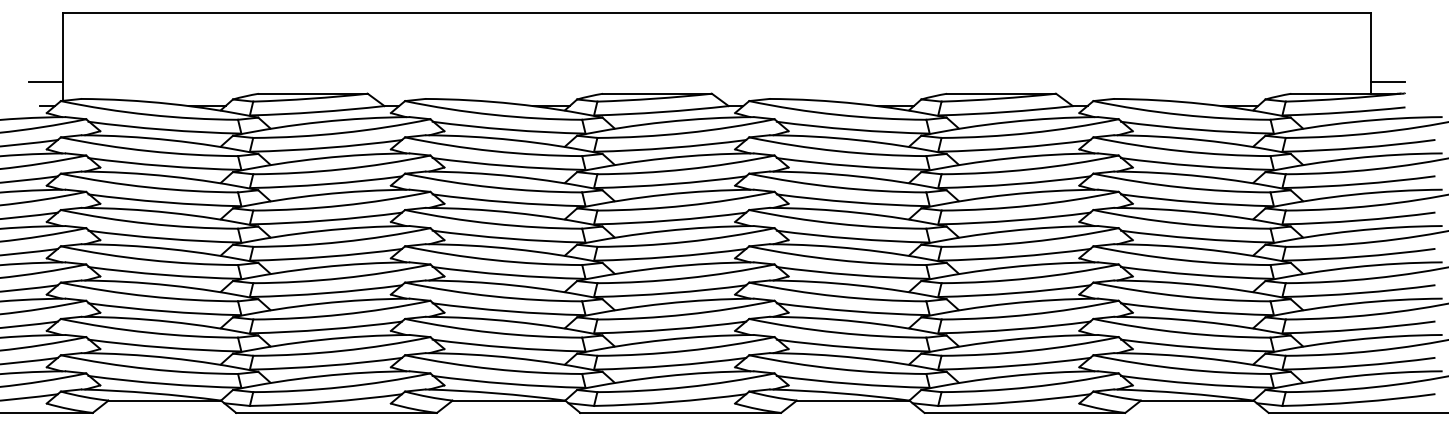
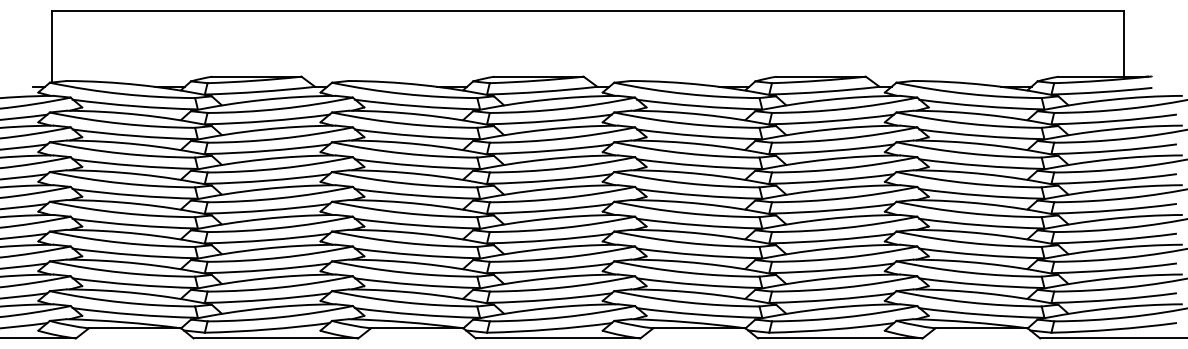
line: (45, 82) -> (37, 67), removed
line: (1388, 82) -> (1138, 67), removed

